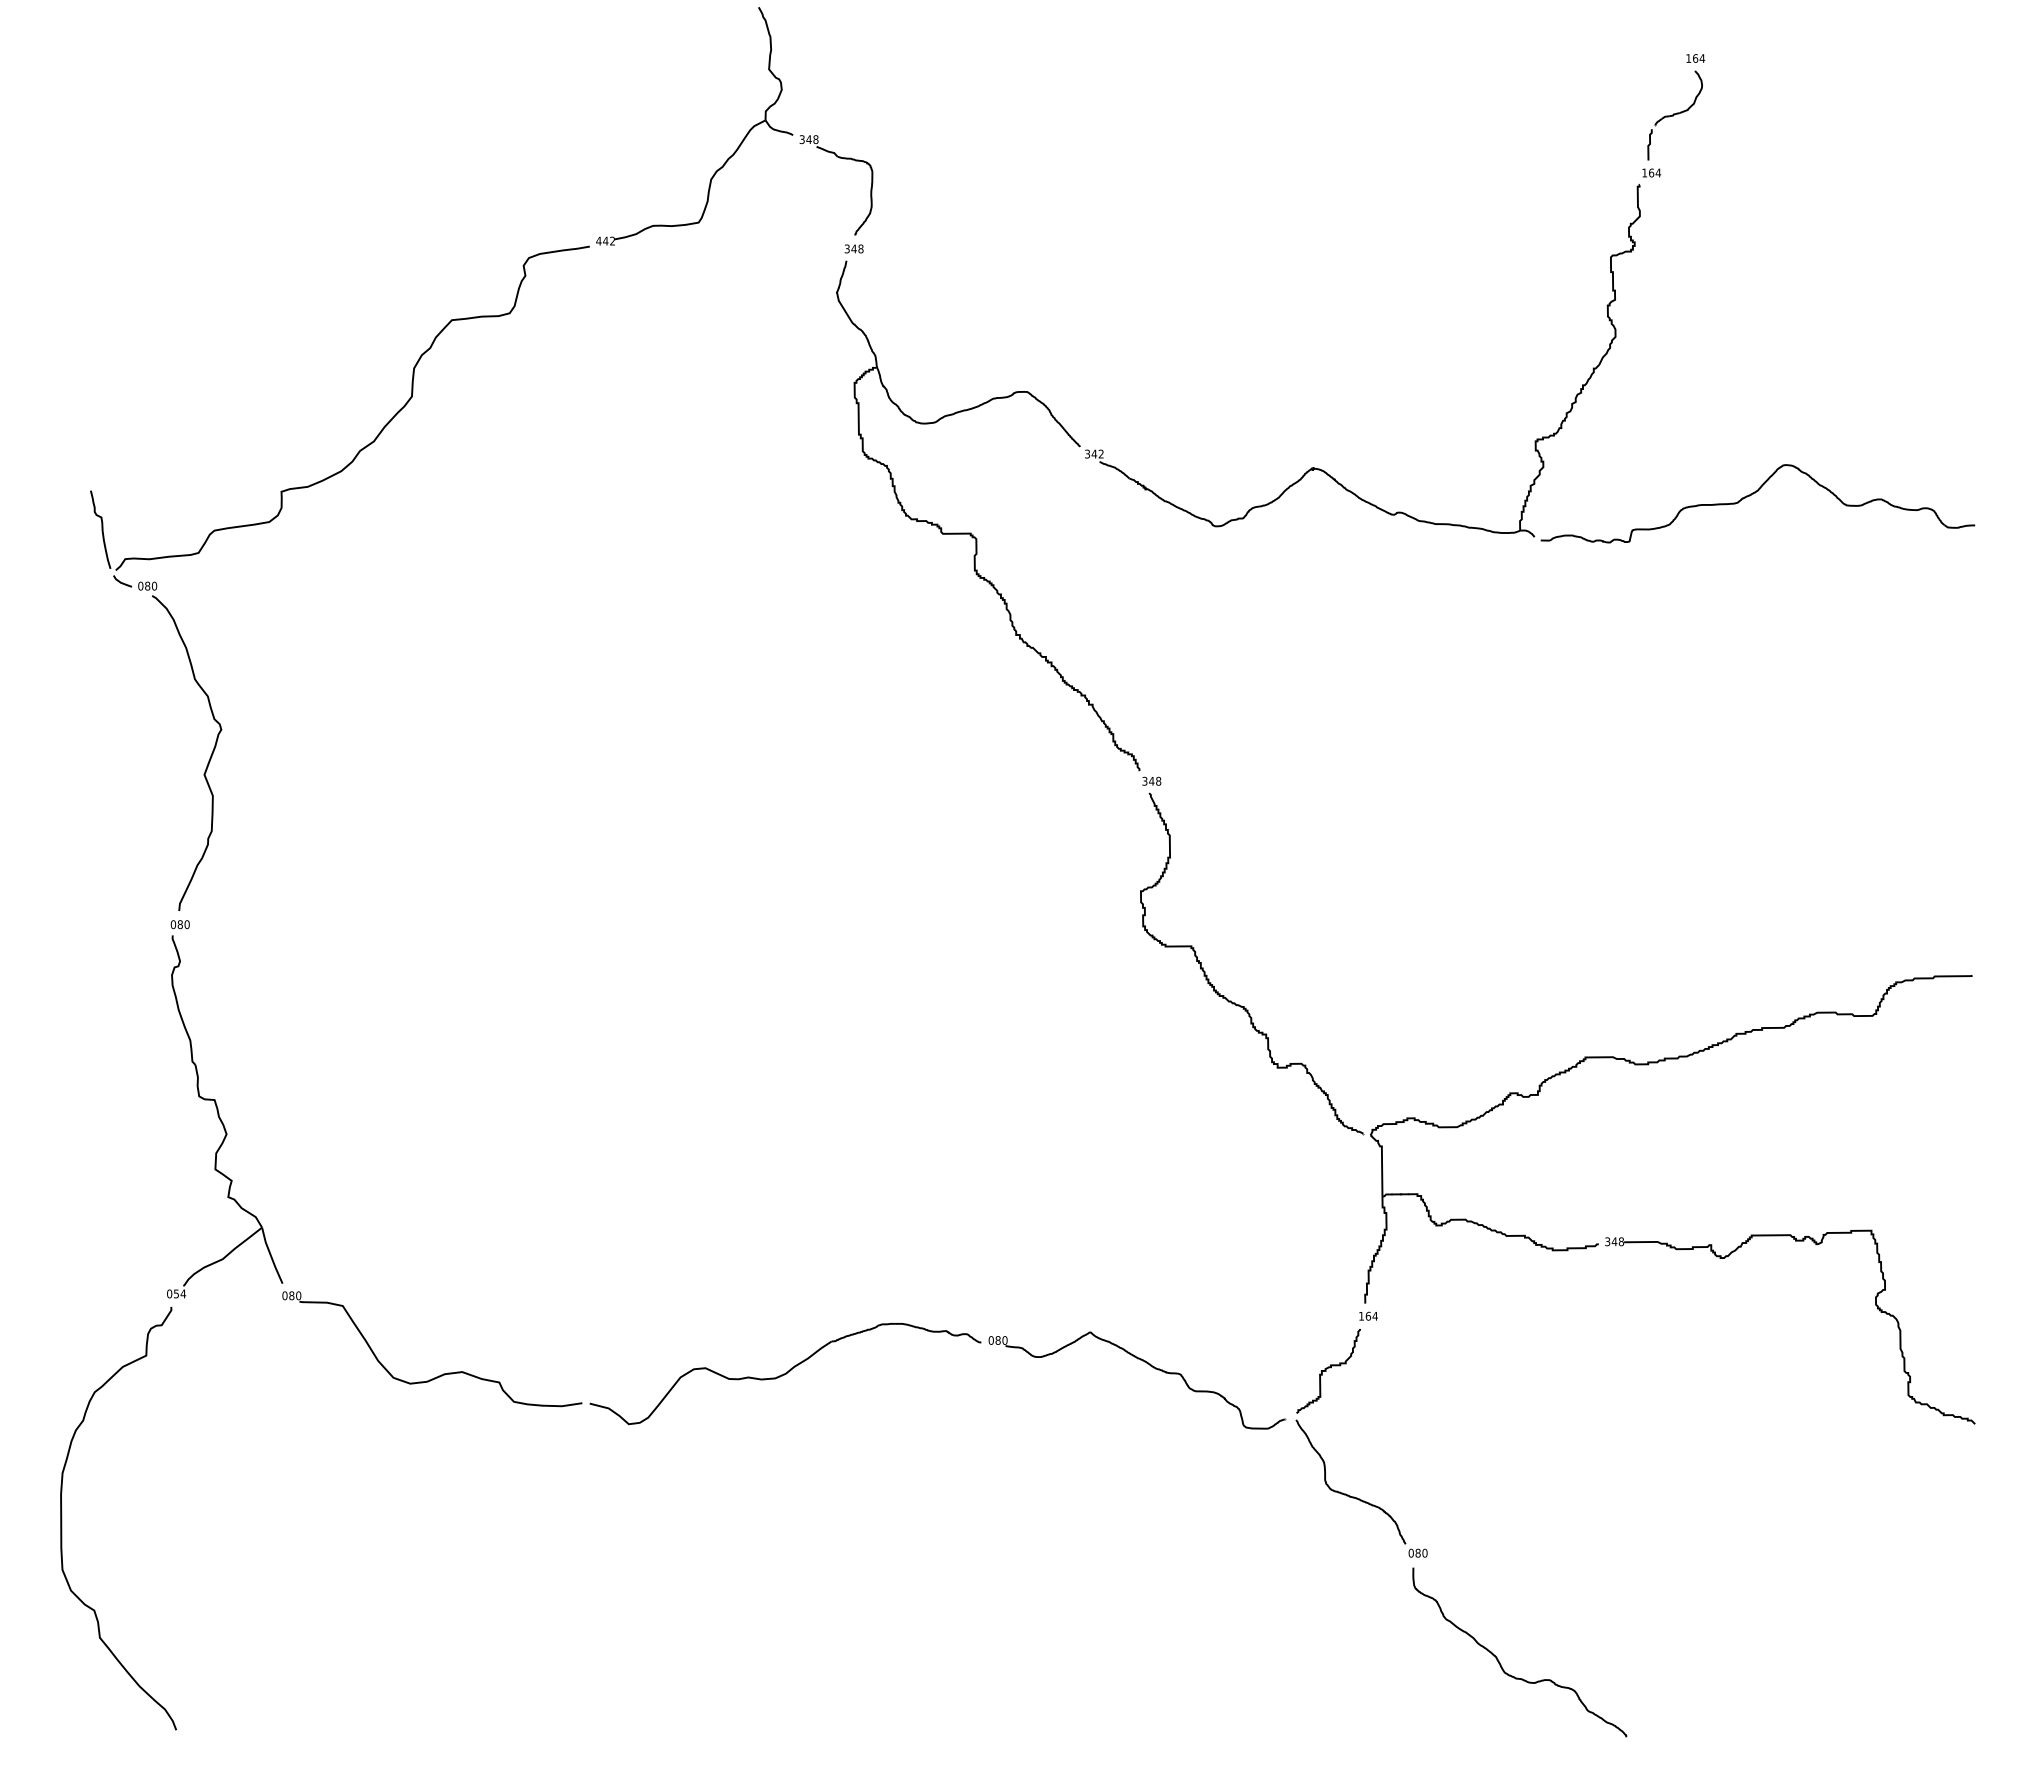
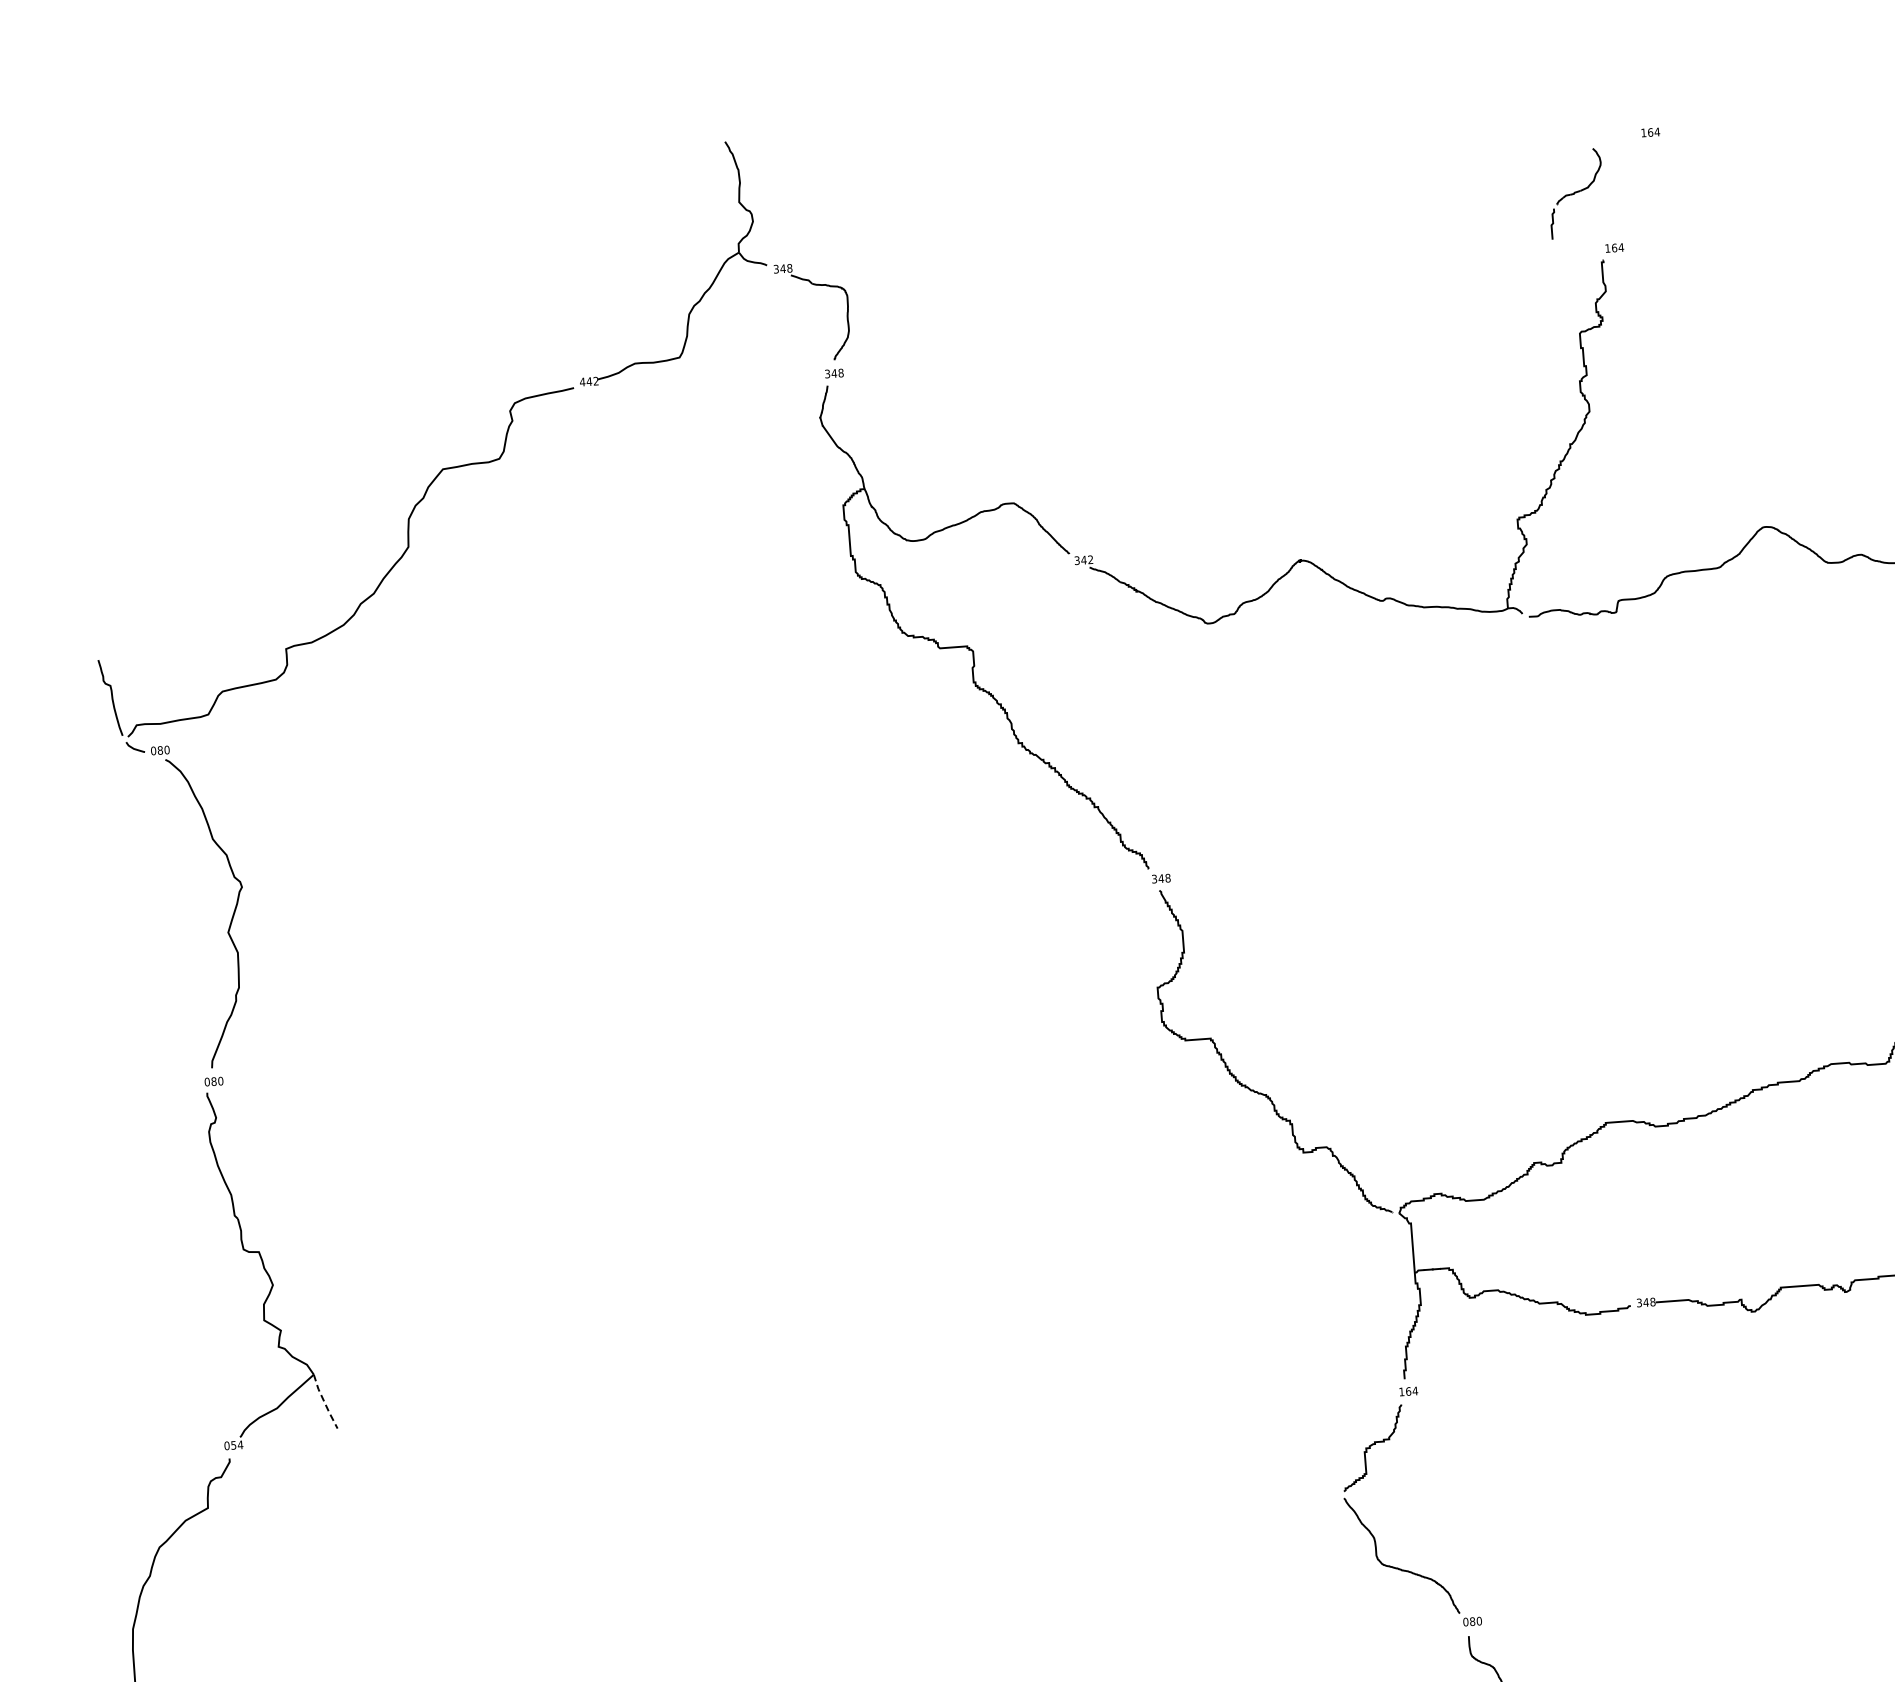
part: (1674, 115) -> (1575, 193), moved
line: (271, 1256) -> (324, 1402), solid -> dashed
part: (791, 1367) -> (843, 1478), removed

